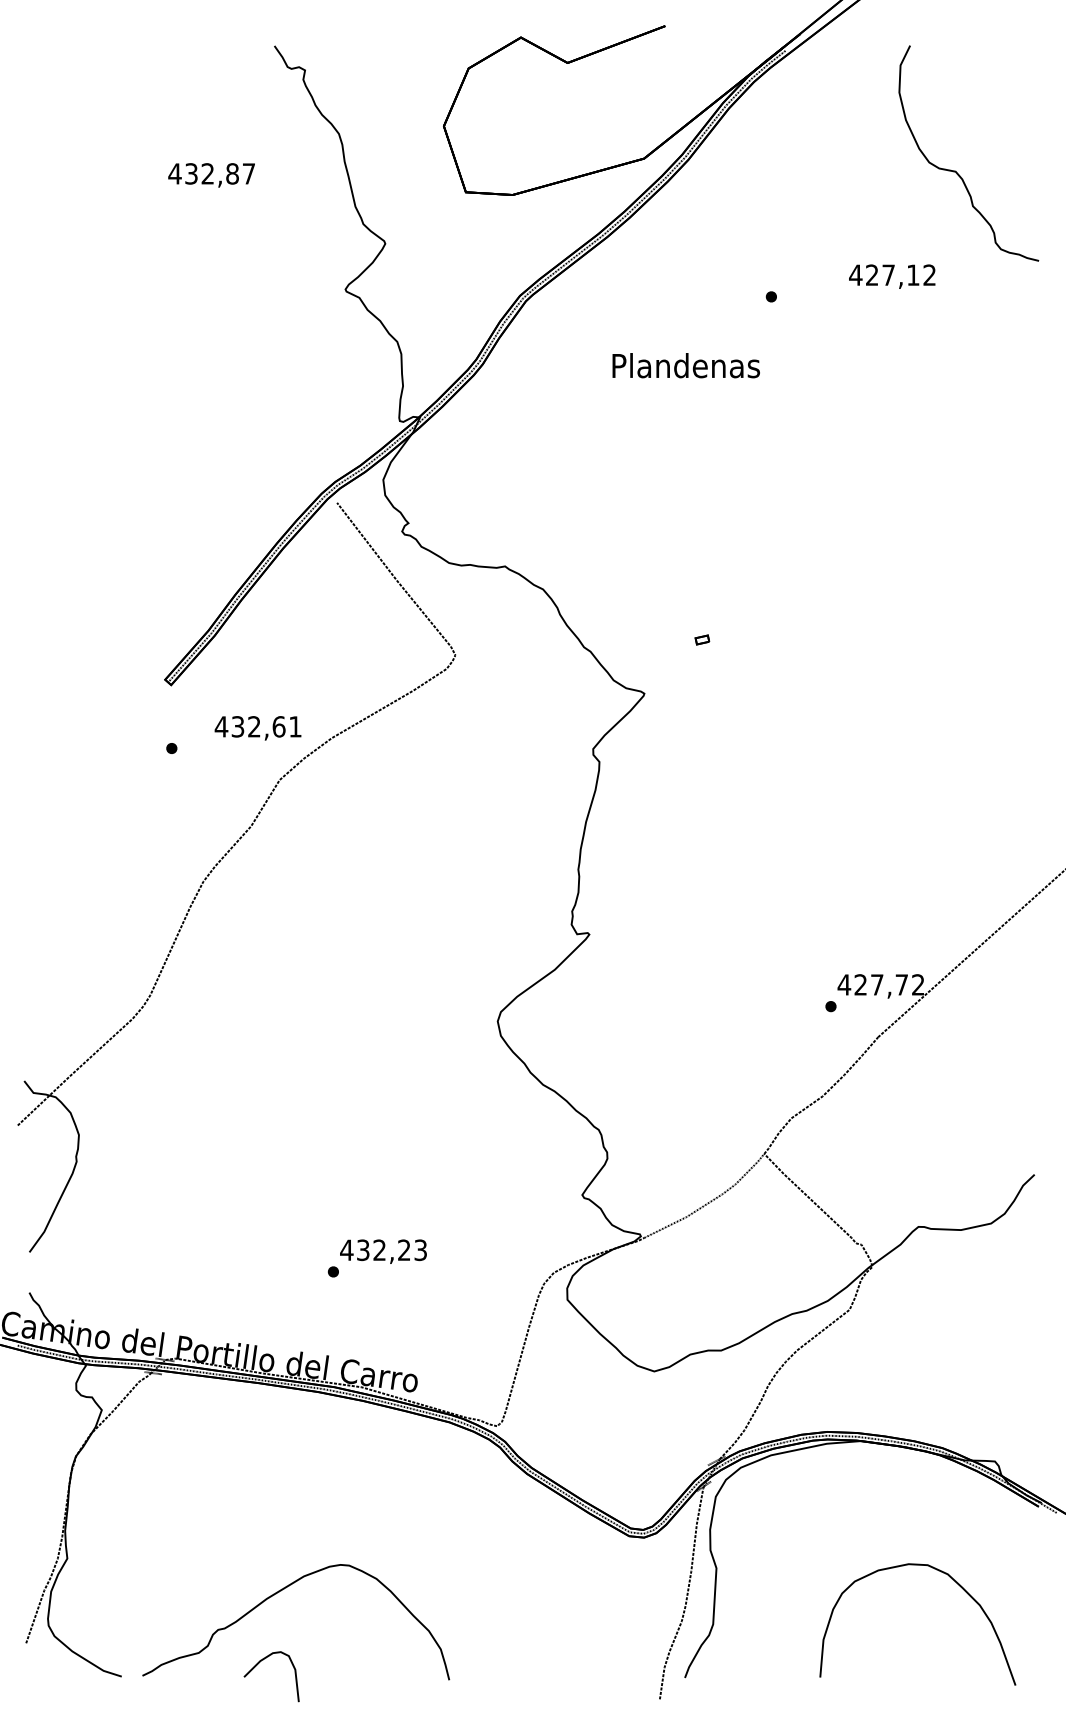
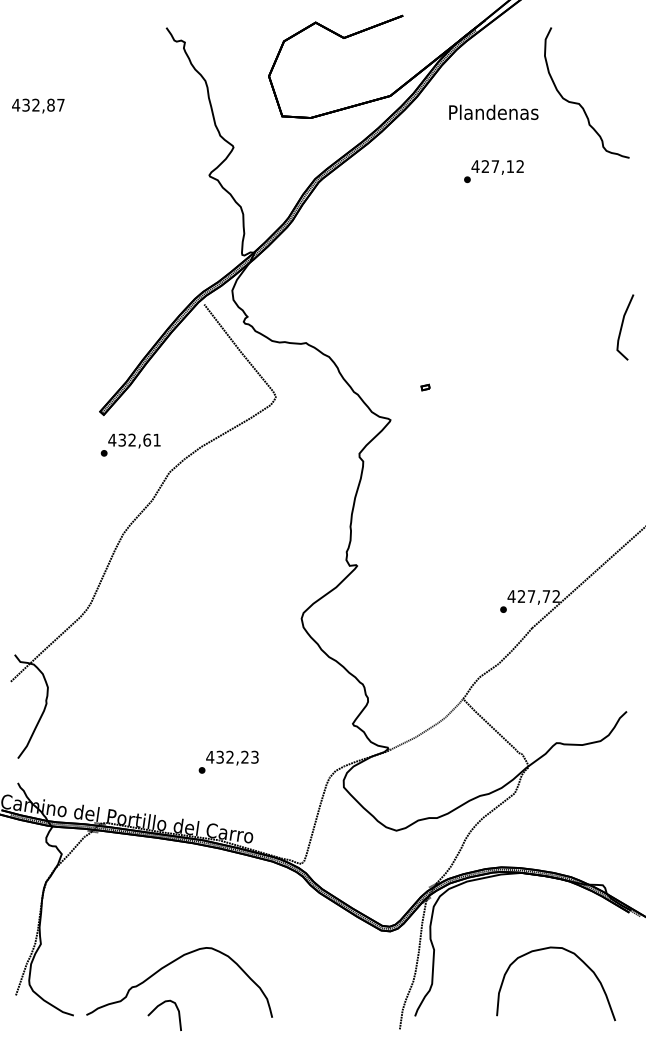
text: (211, 174) -> (38, 105), moved
text: (892, 276) -> (497, 167), moved
text: (685, 364) -> (493, 111), moved
line: (1027, 540) -> (622, 327), added
text: (258, 727) -> (134, 440), moved

